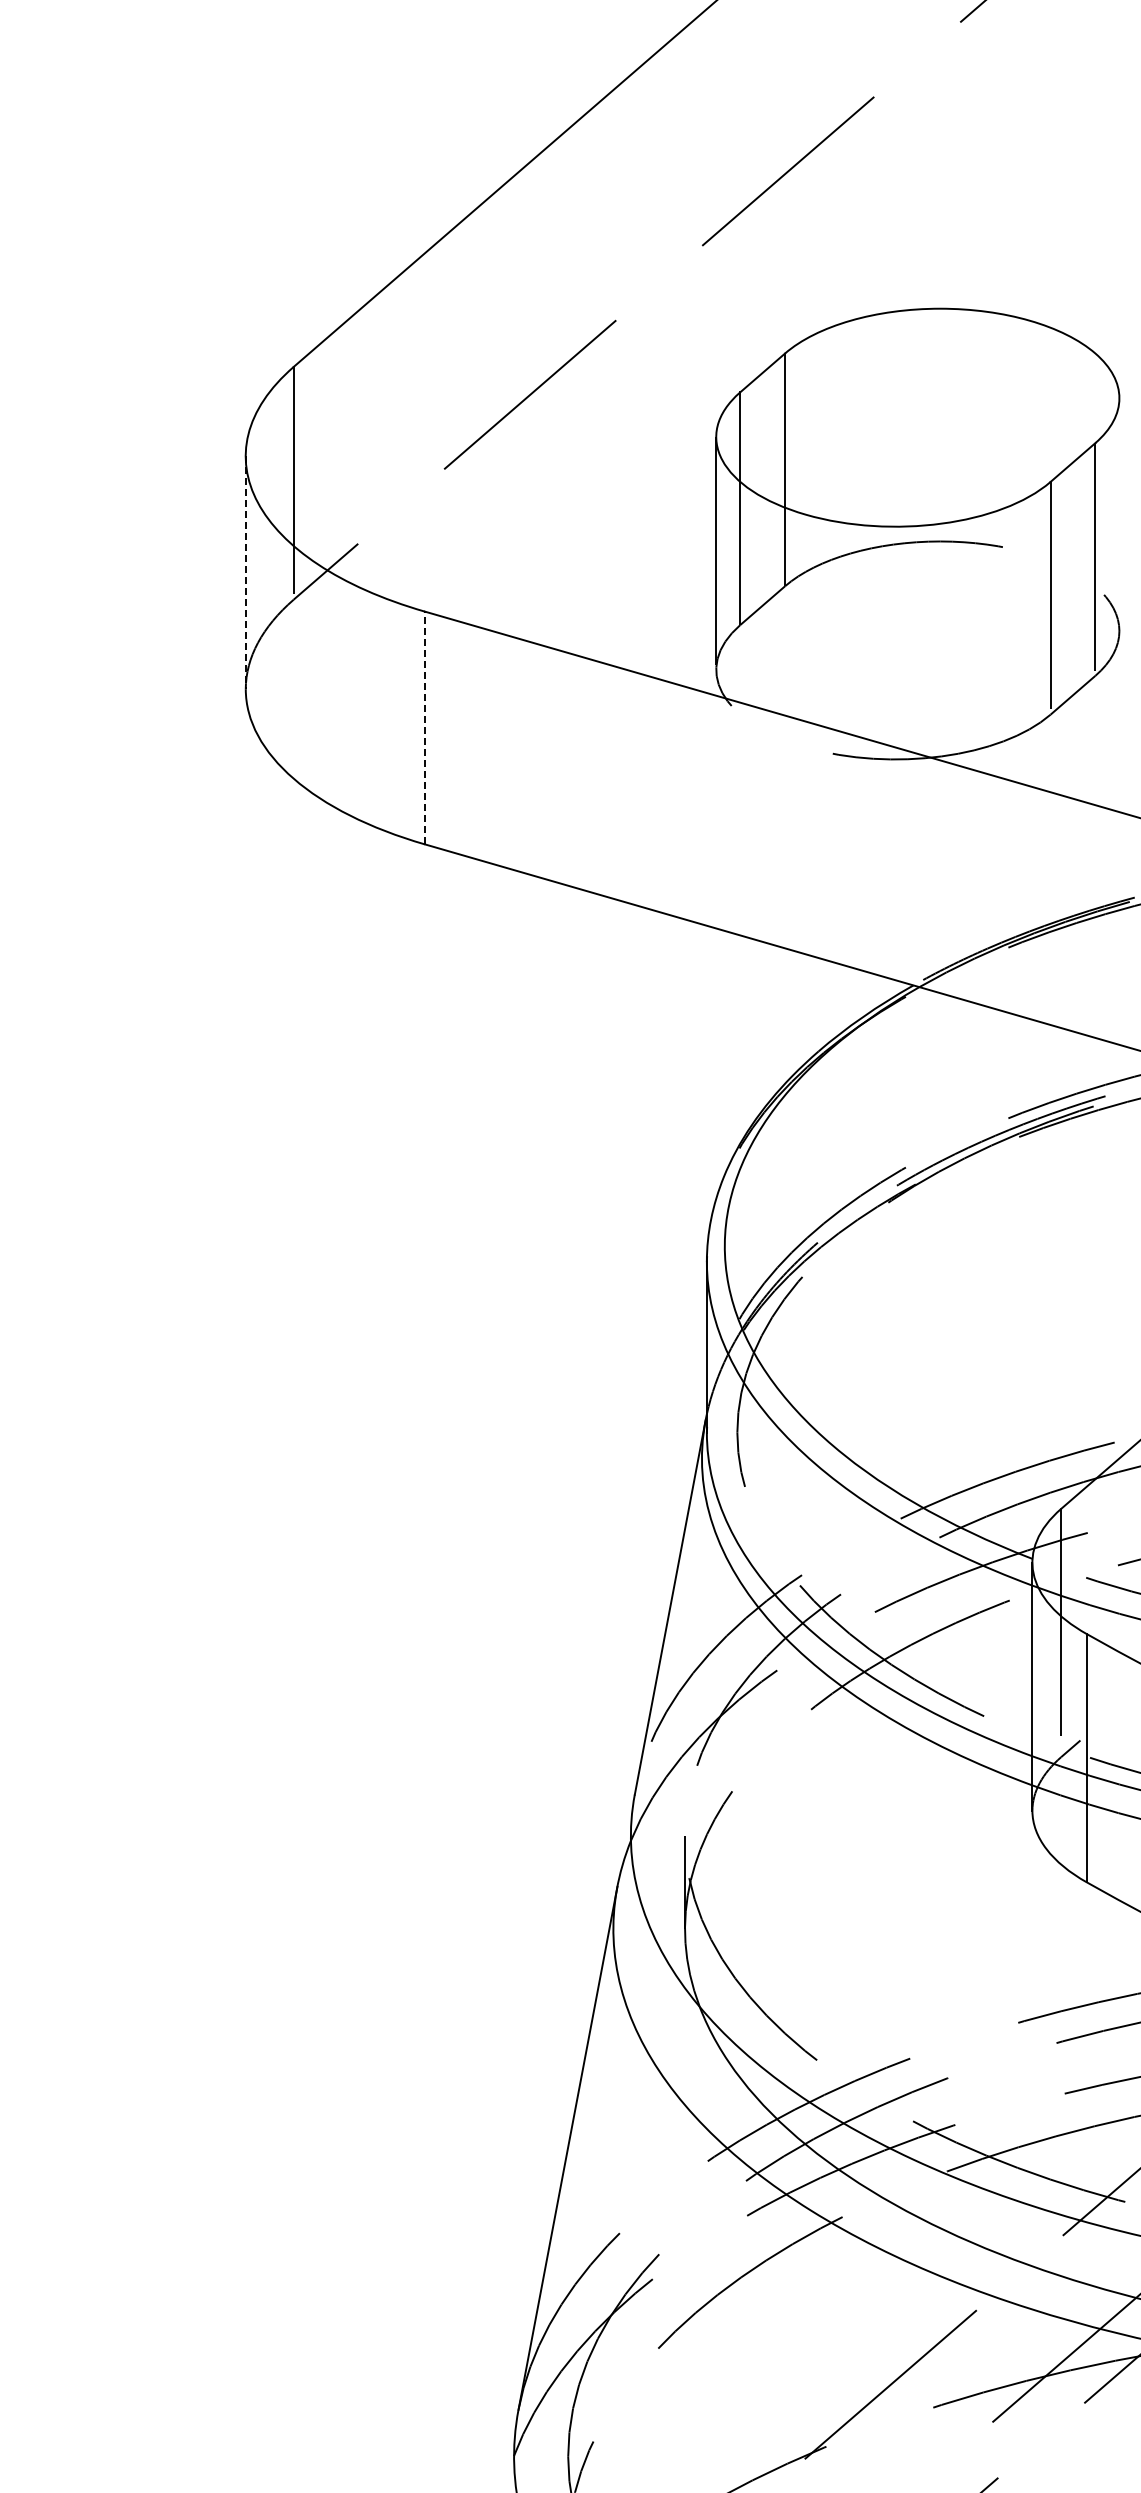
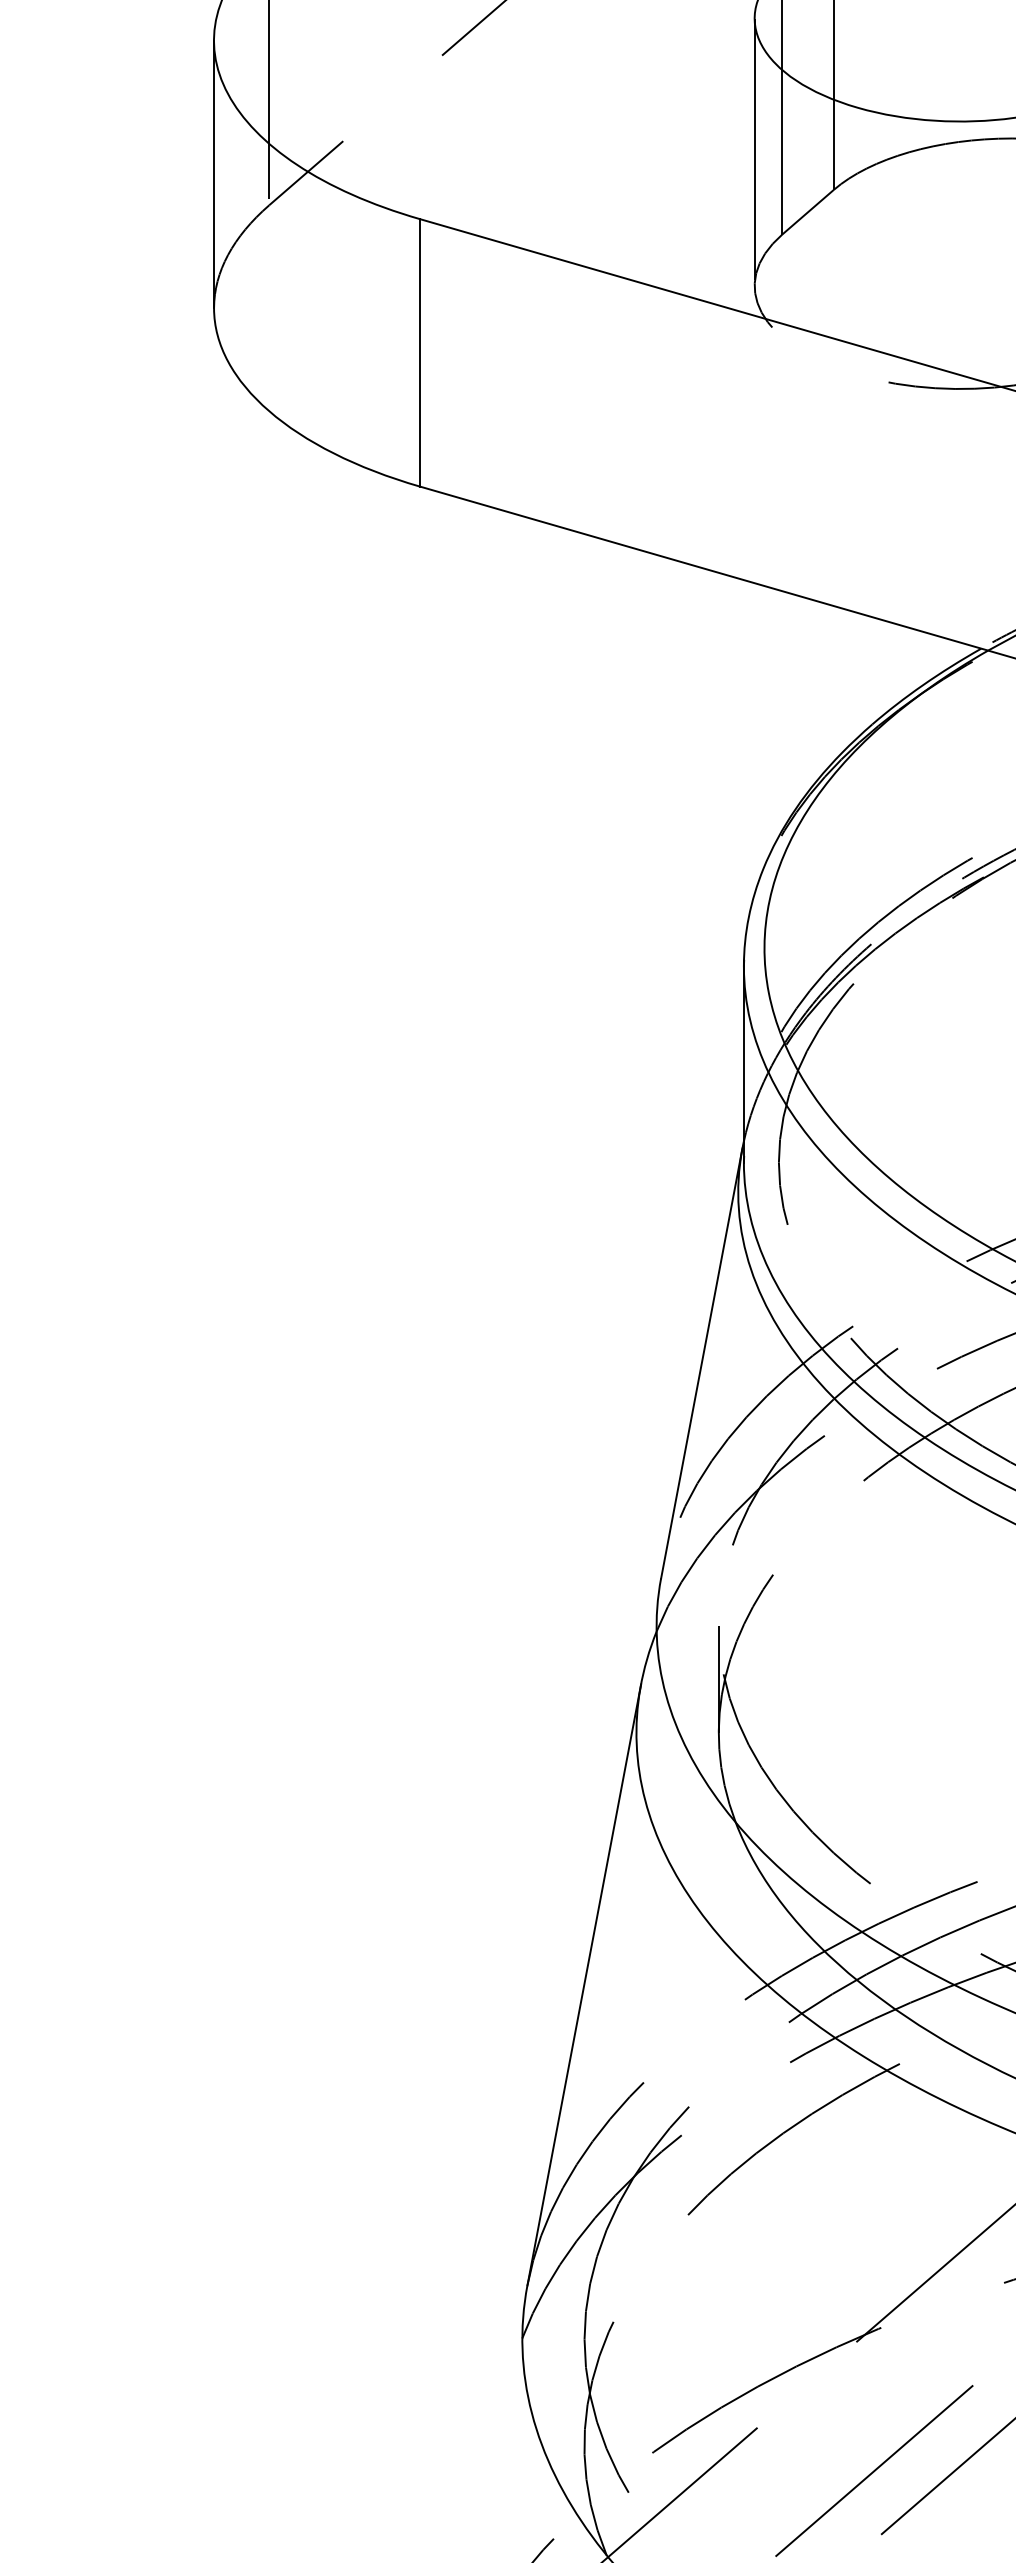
line: (245, 573) -> (213, 175), dashed -> solid
line: (424, 727) -> (419, 352), dashed -> solid

